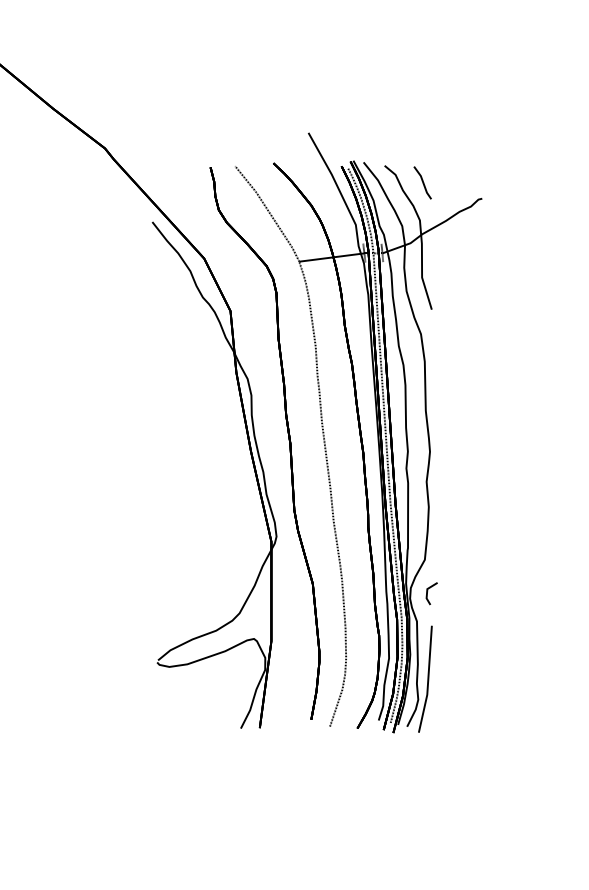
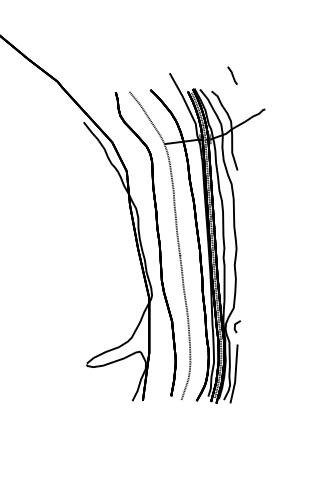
line: (422, 182) -> (232, 75), moved

